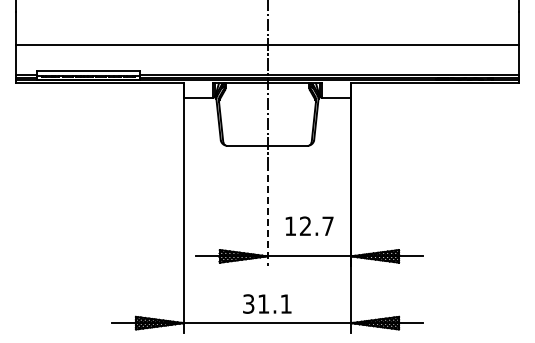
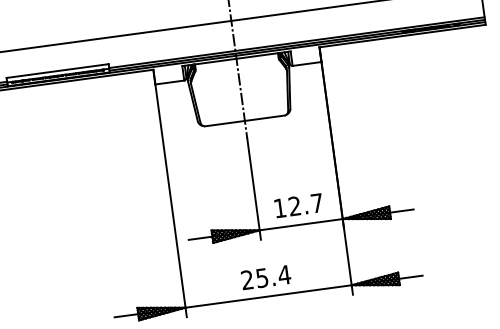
line: (267, 215) -> (254, 189), dashed -> solid
text: (309, 225) -> (298, 204), moved
text: (267, 303) -> (265, 277), 31.1 -> 25.4

